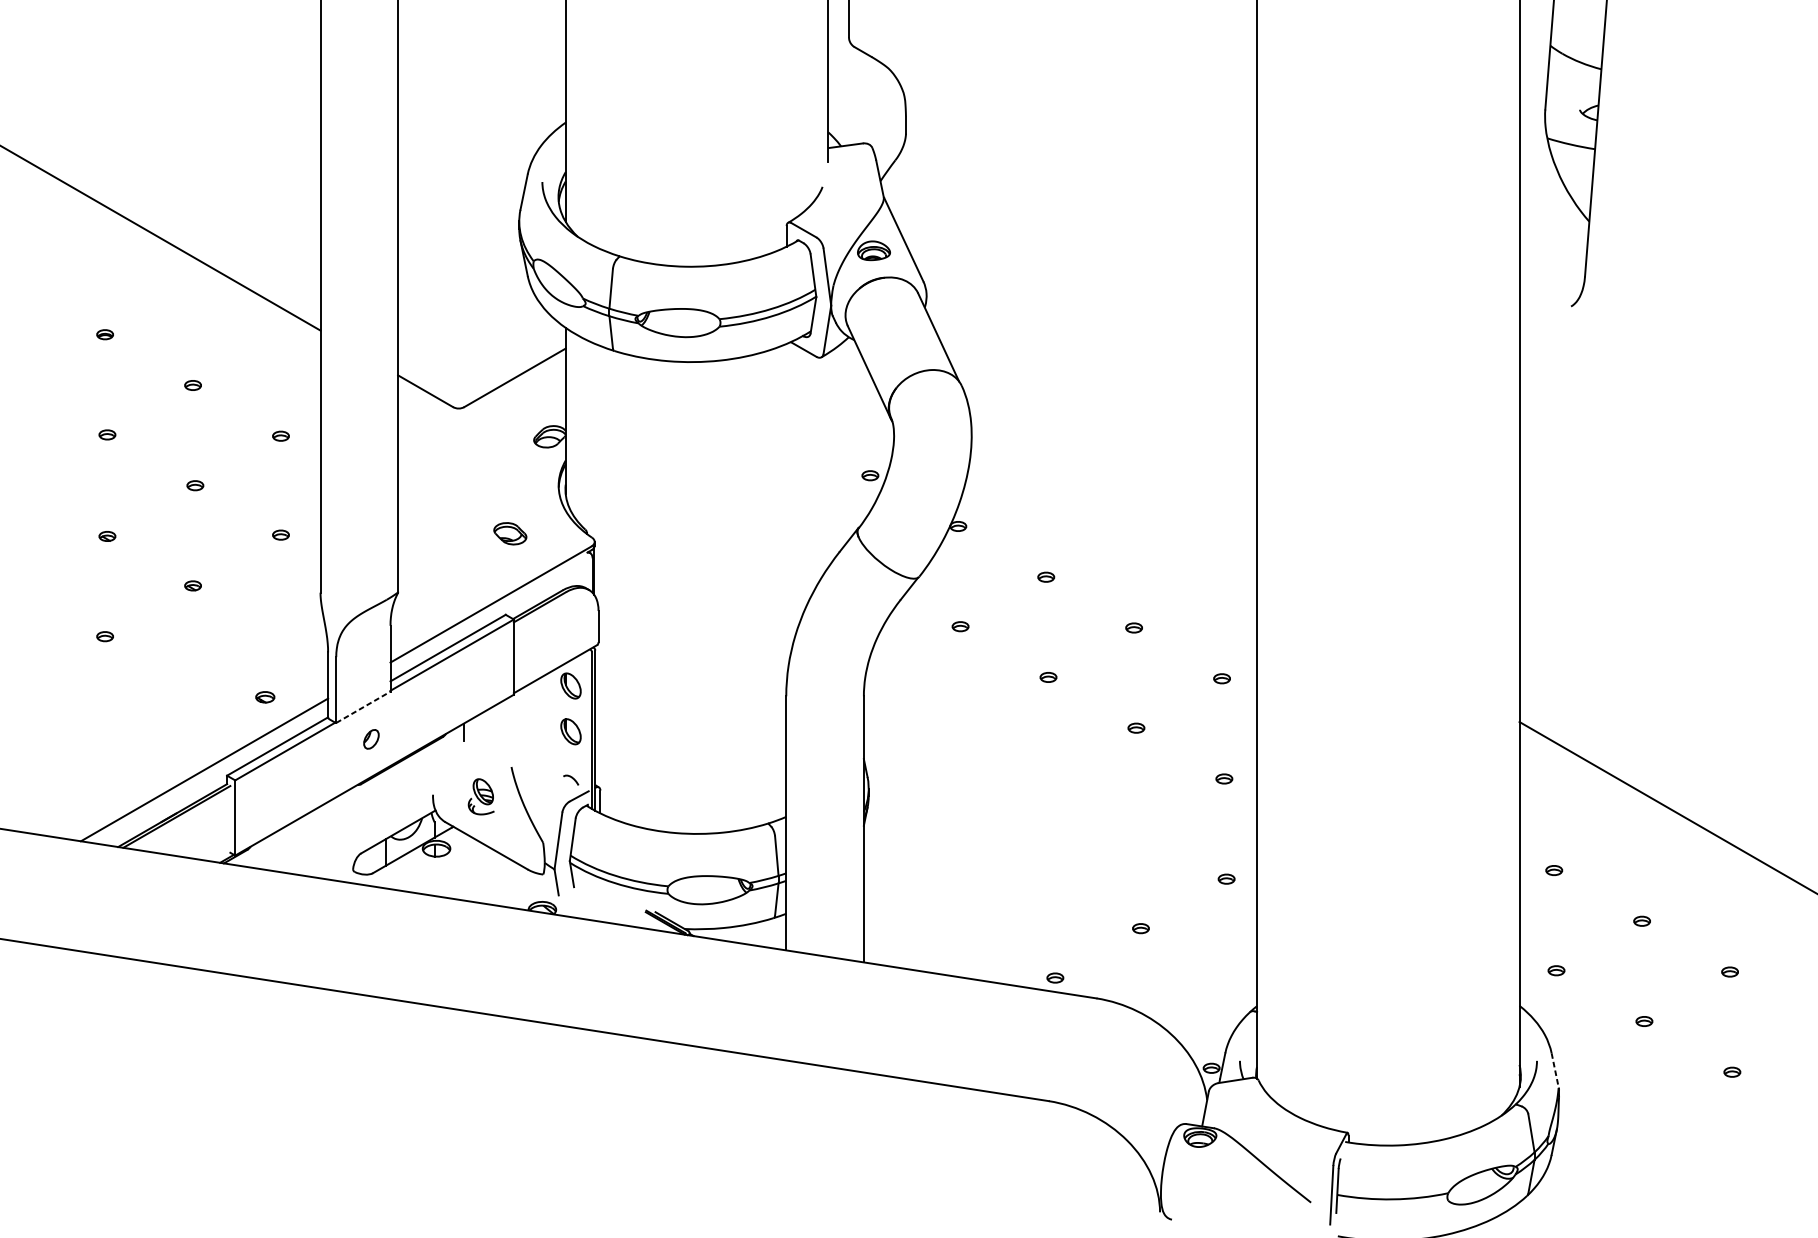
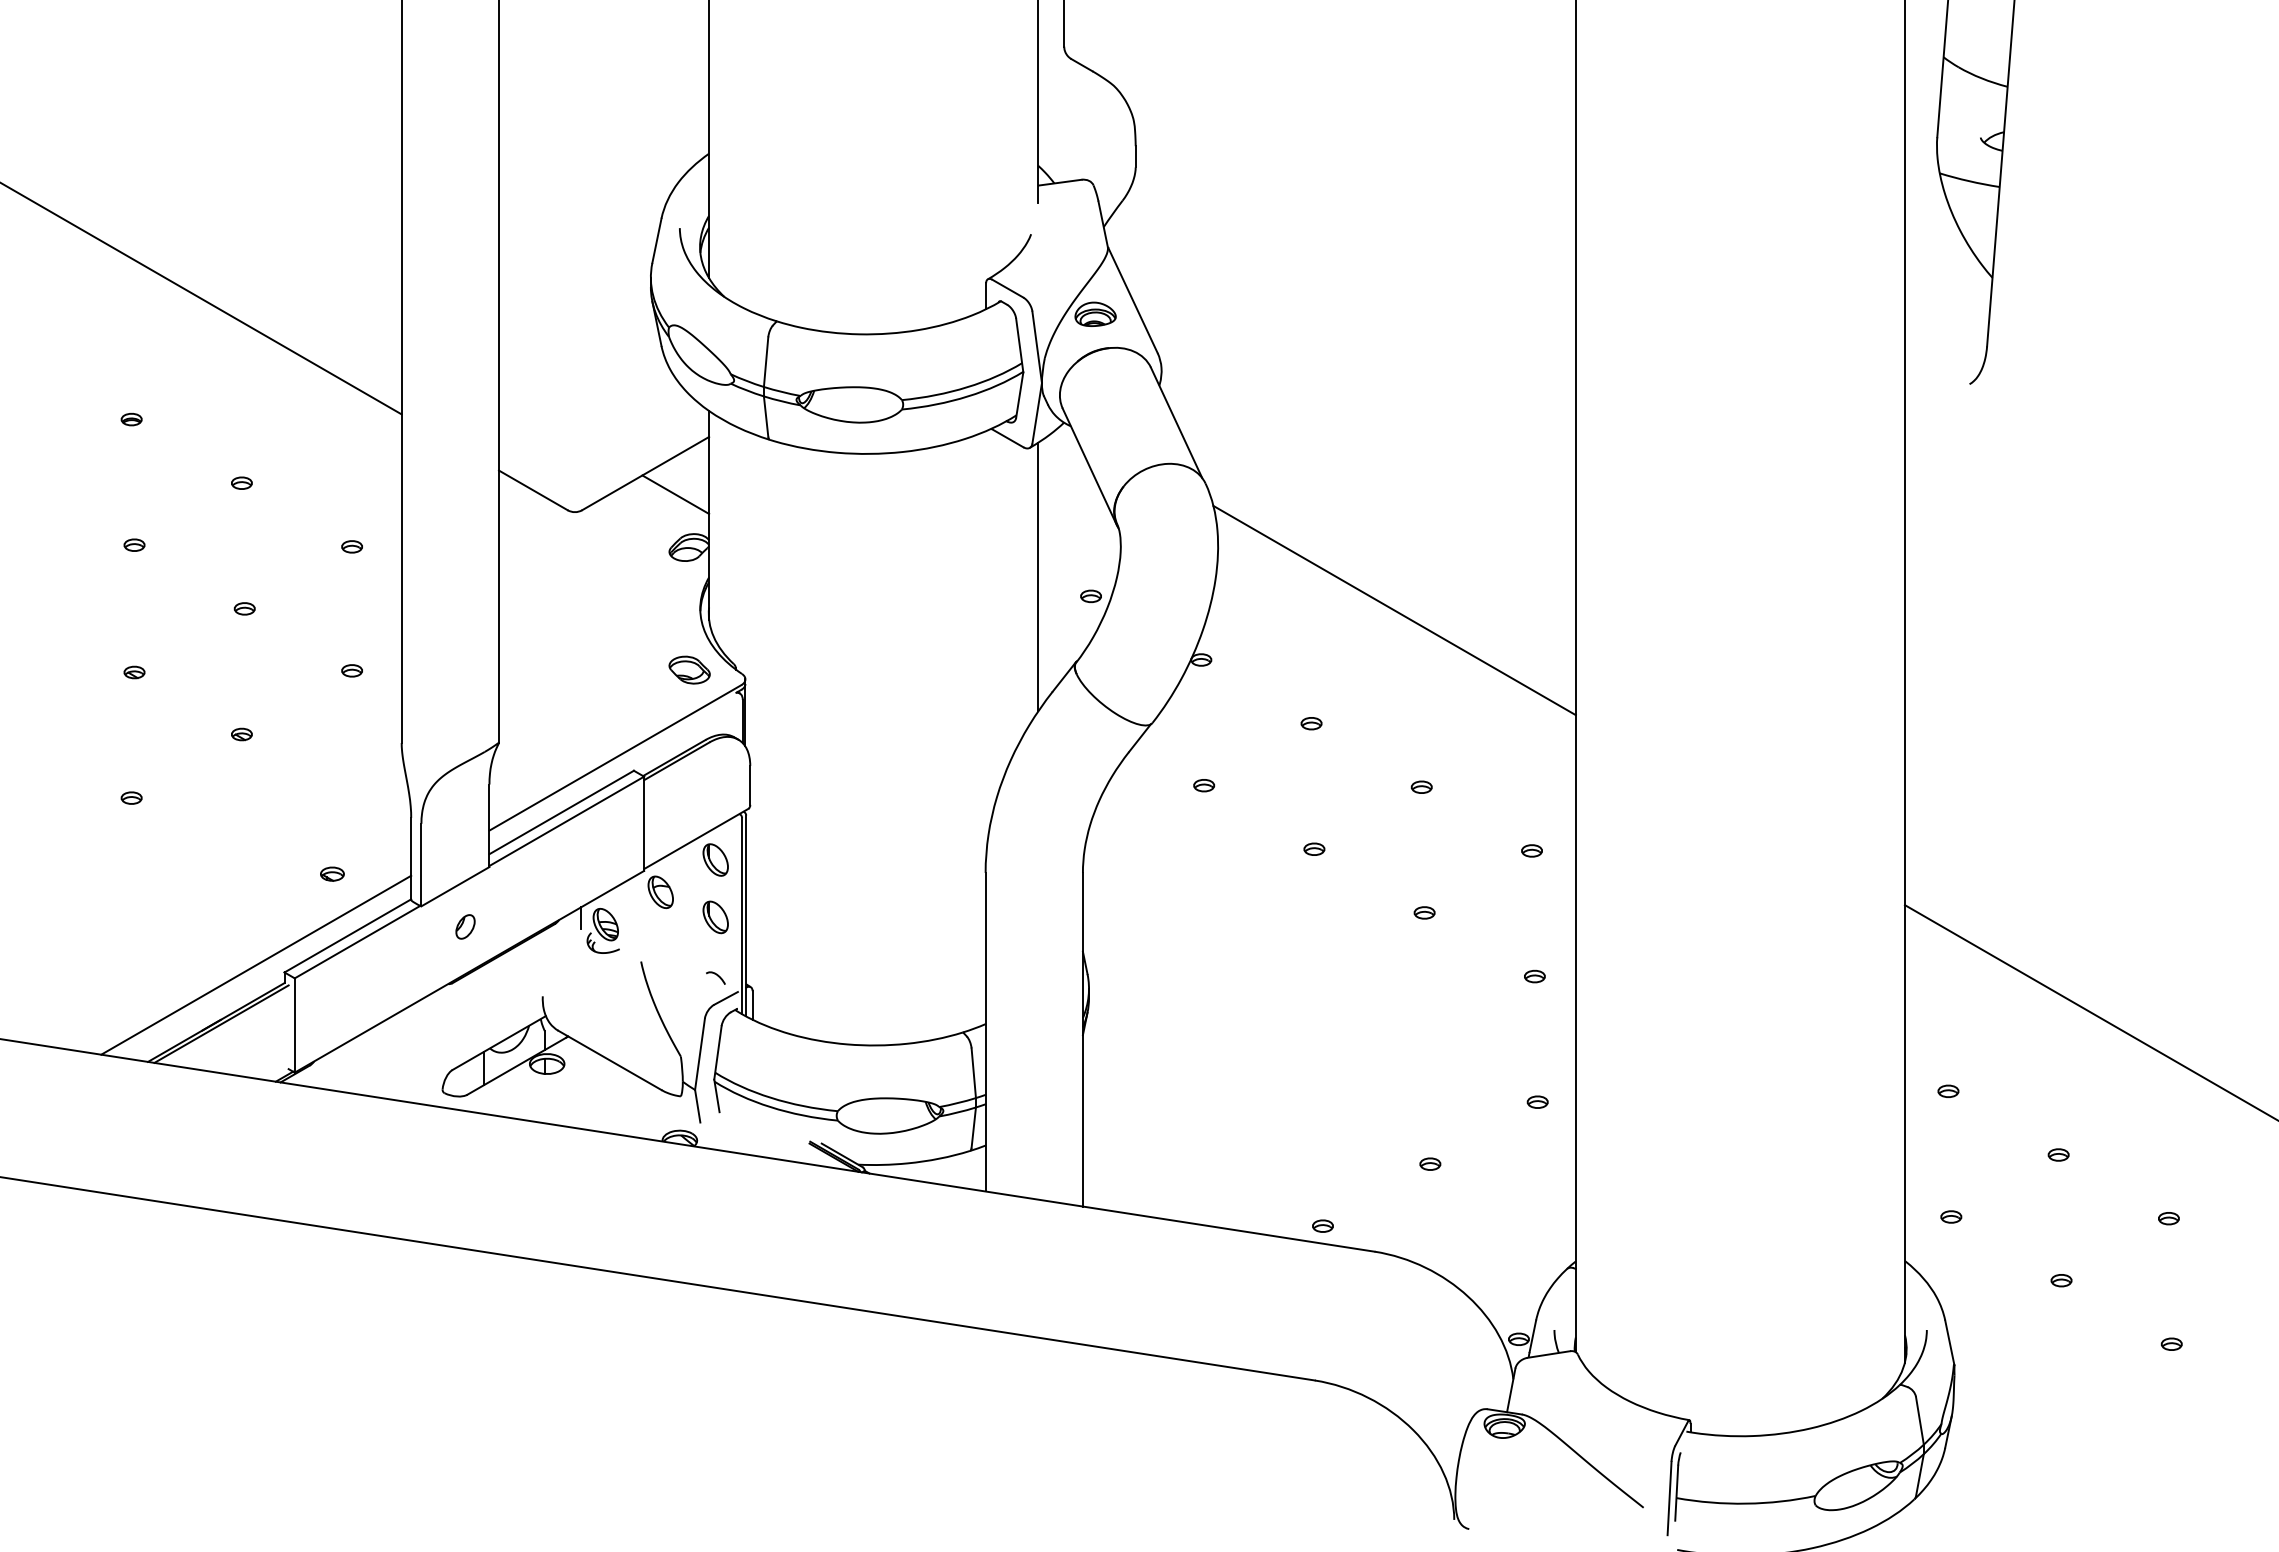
line: (538, 394) -> (675, 494), added
line: (828, 459) -> (1038, 576), added
line: (1112, 486) -> (1394, 610), added
part: (510, 533) -> (689, 669), moved
line: (363, 707) -> (455, 886), dashed -> solid
part: (526, 711) -> (660, 892), added
part: (480, 796) -> (602, 930), moved
line: (1555, 1070) -> (1949, 1342), dashed -> solid

